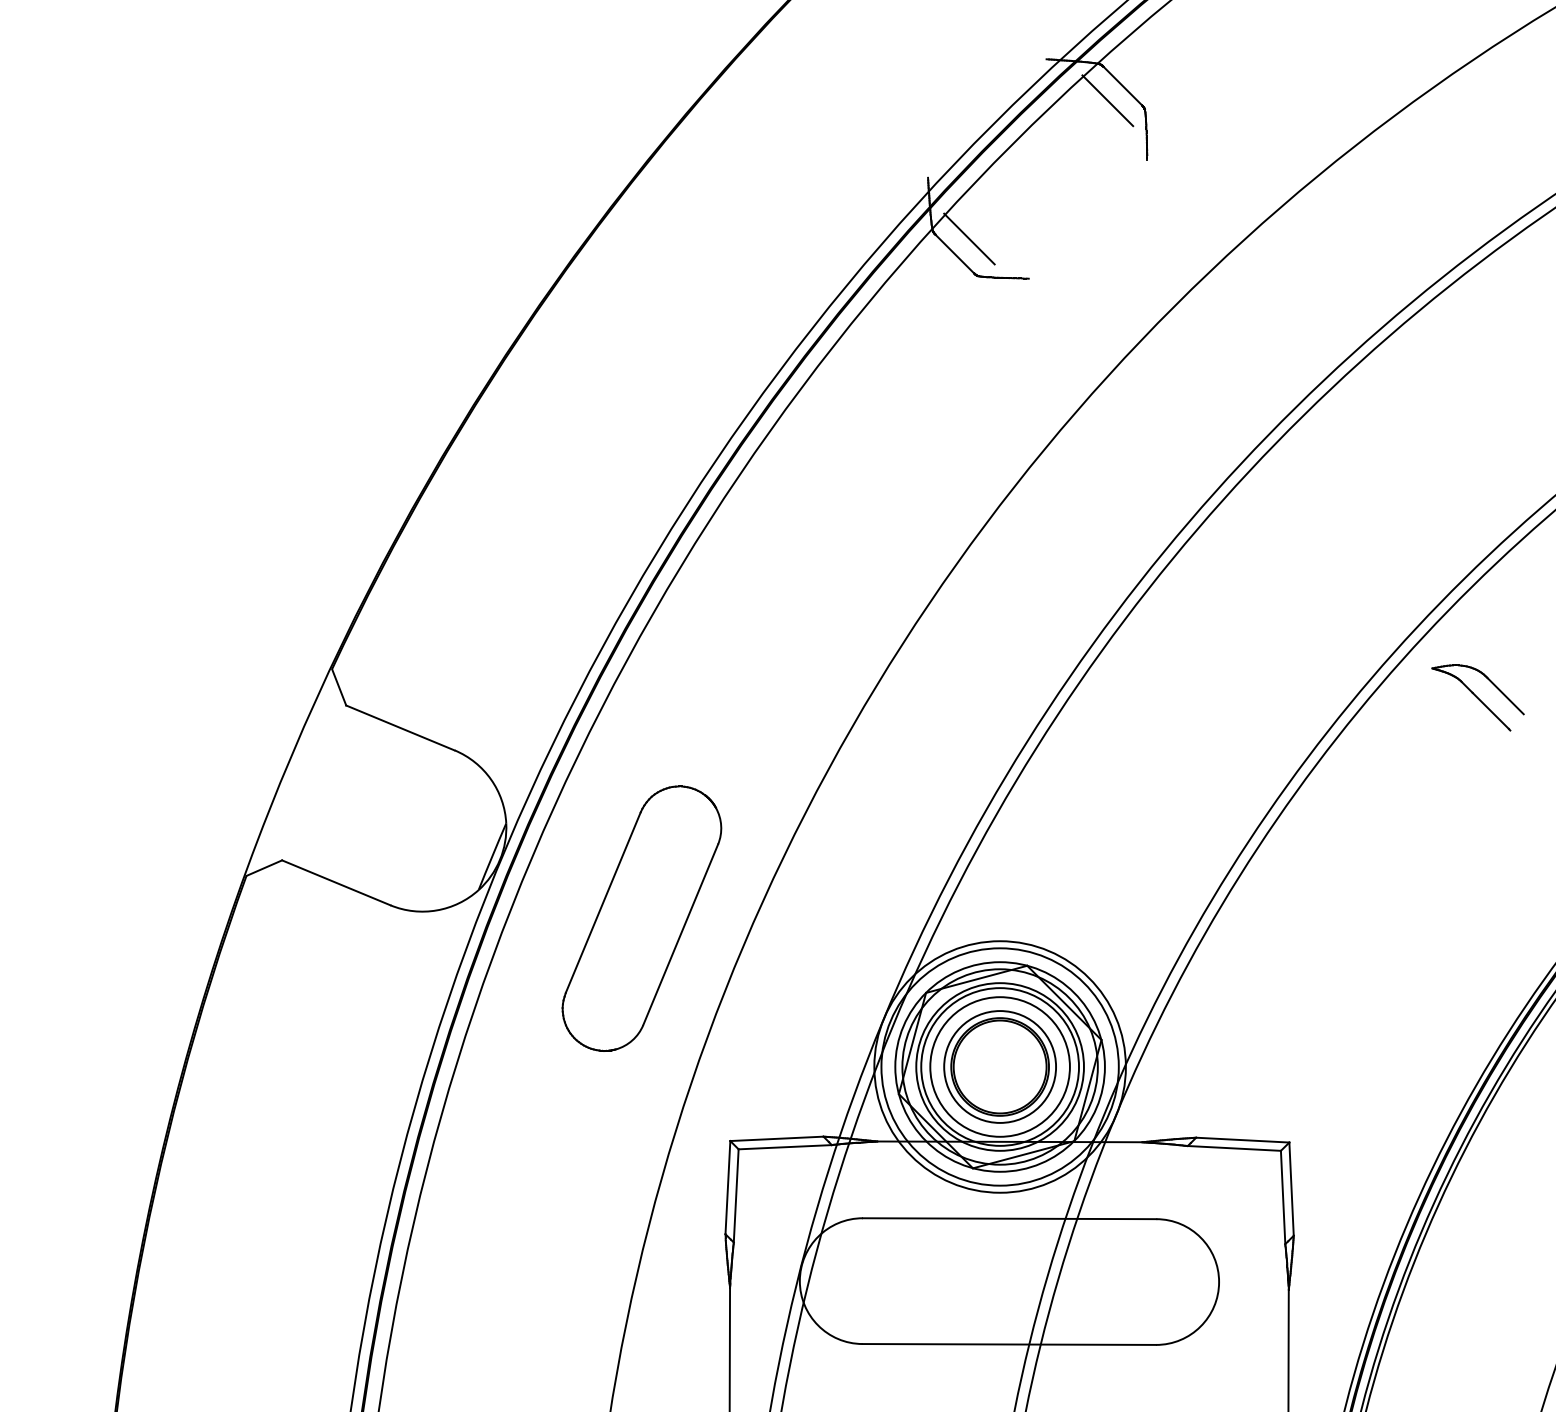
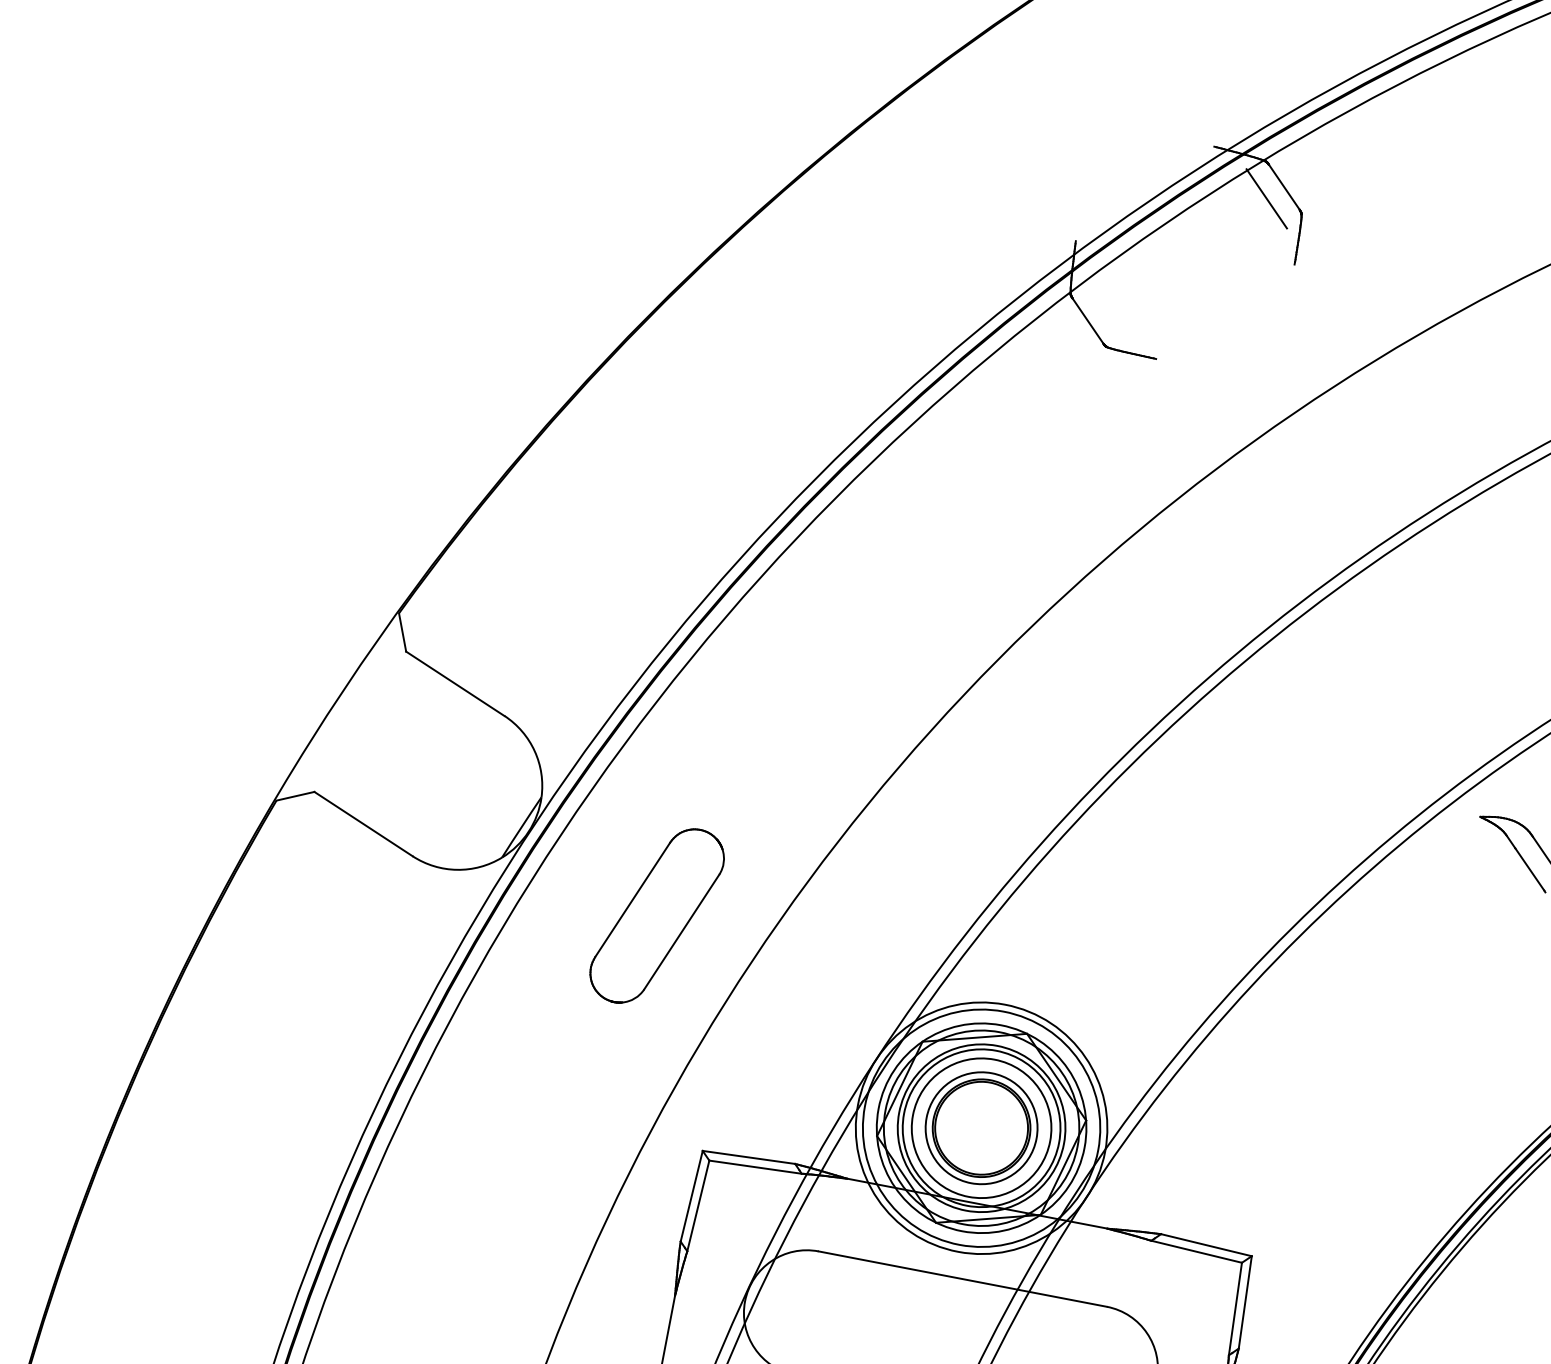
line: (969, 238) -> (1105, 308), removed
part: (641, 918) -> (656, 915), size x0.7

